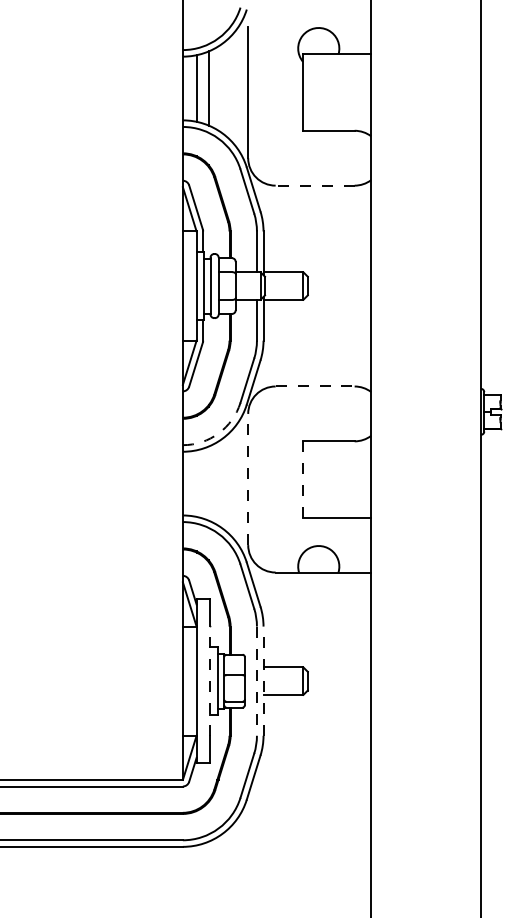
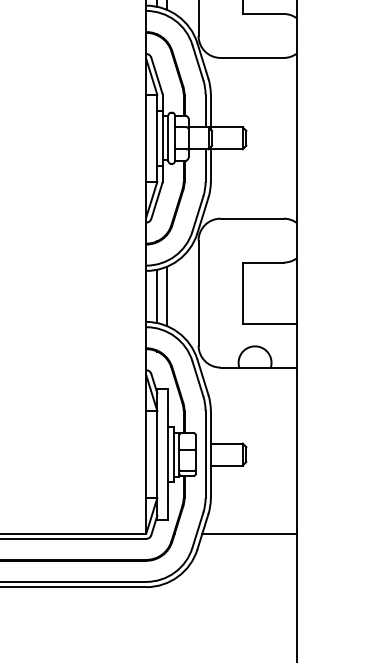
line: (315, 185) -> (252, 57), dashed -> solid
line: (315, 386) -> (252, 218), dashed -> solid
arc: (218, 433) -> (174, 256), dashed -> solid
line: (248, 479) -> (198, 293), dashed -> solid
line: (303, 480) -> (242, 293), dashed -> solid
line: (196, 483) -> (157, 296), added
line: (208, 483) -> (166, 296), added
line: (210, 681) -> (168, 454), dashed -> solid
line: (256, 681) -> (205, 454), dashed -> solid
line: (263, 681) -> (210, 454), dashed -> solid
line: (311, 779) -> (249, 533), added

